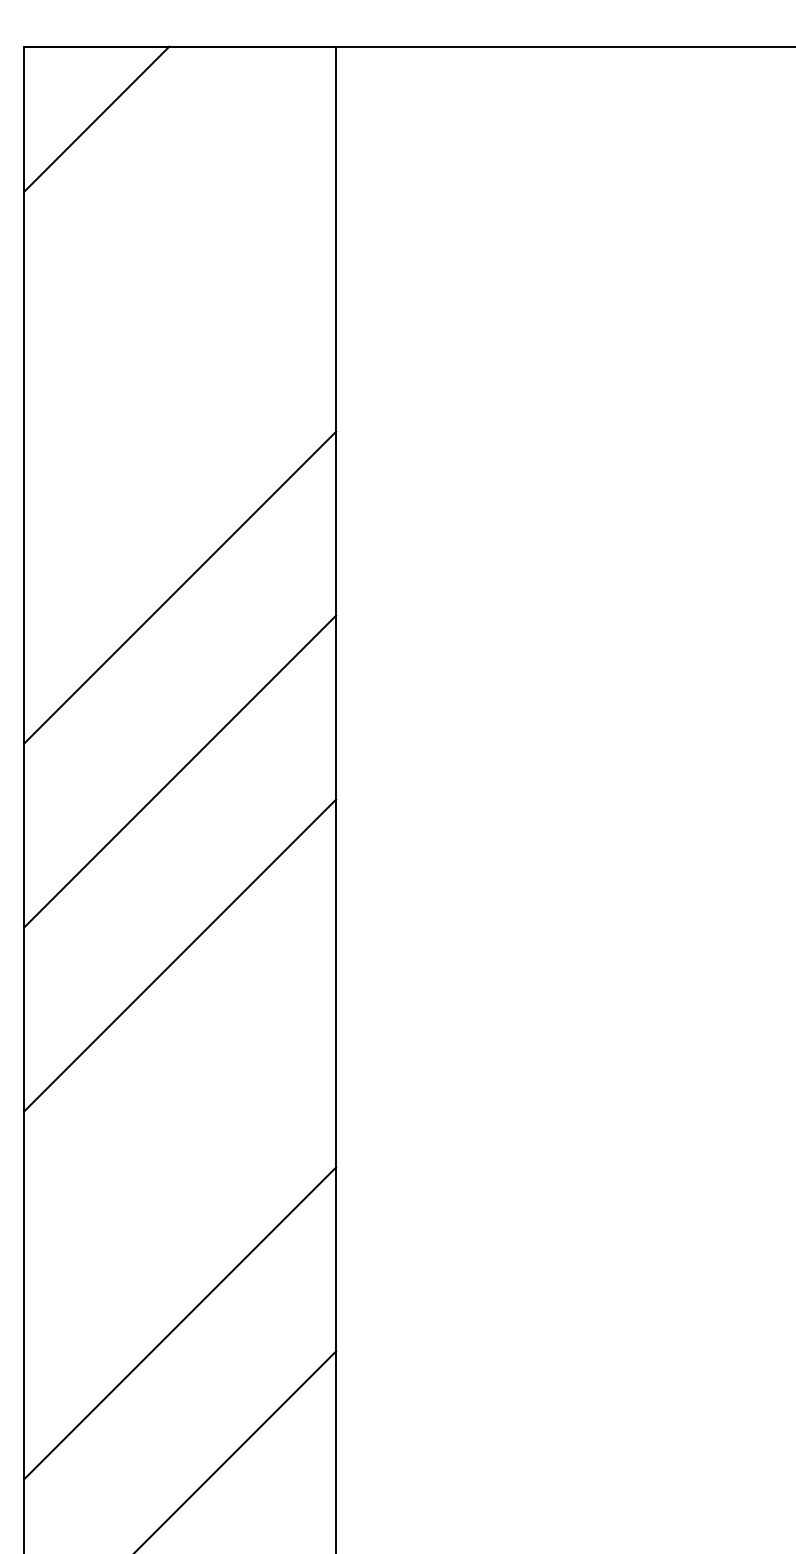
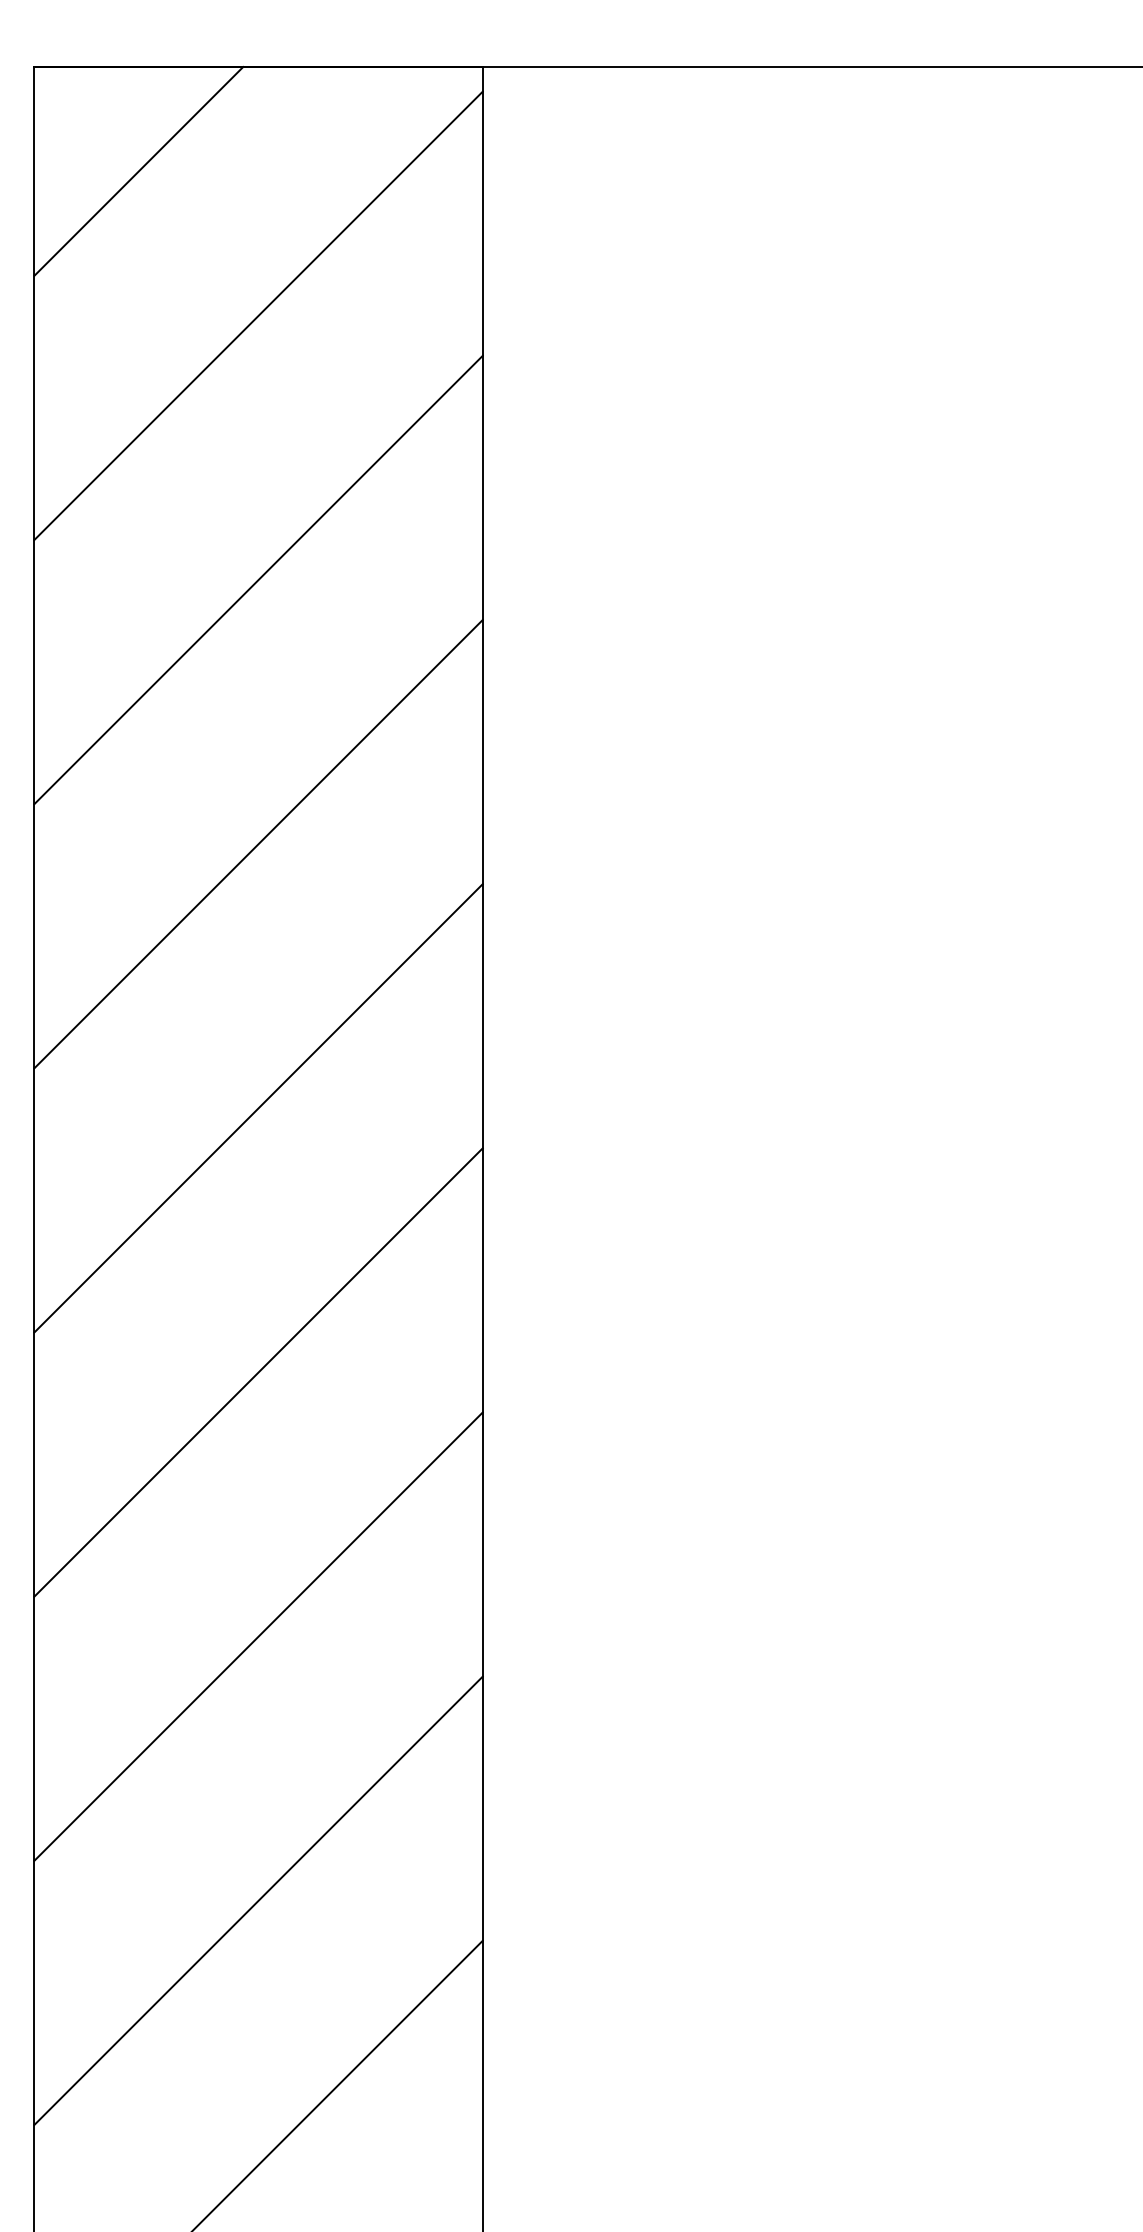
line: (180, 219) -> (259, 315), added
line: (180, 403) -> (259, 579), added
line: (180, 1139) -> (259, 1636), added

